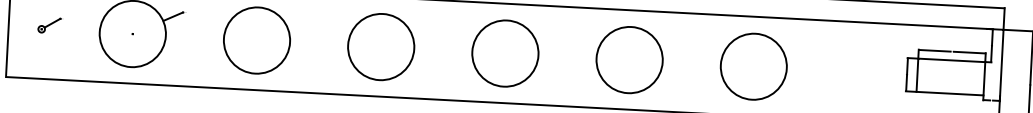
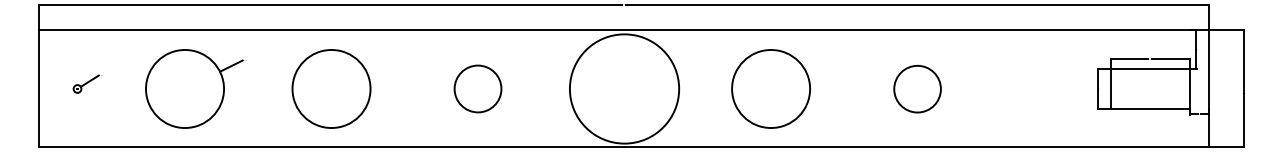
circle: (381, 46) -> (478, 88), size x0.6
circle: (505, 53) -> (624, 88), size x1.4
circle: (753, 67) -> (917, 89), size x0.6

